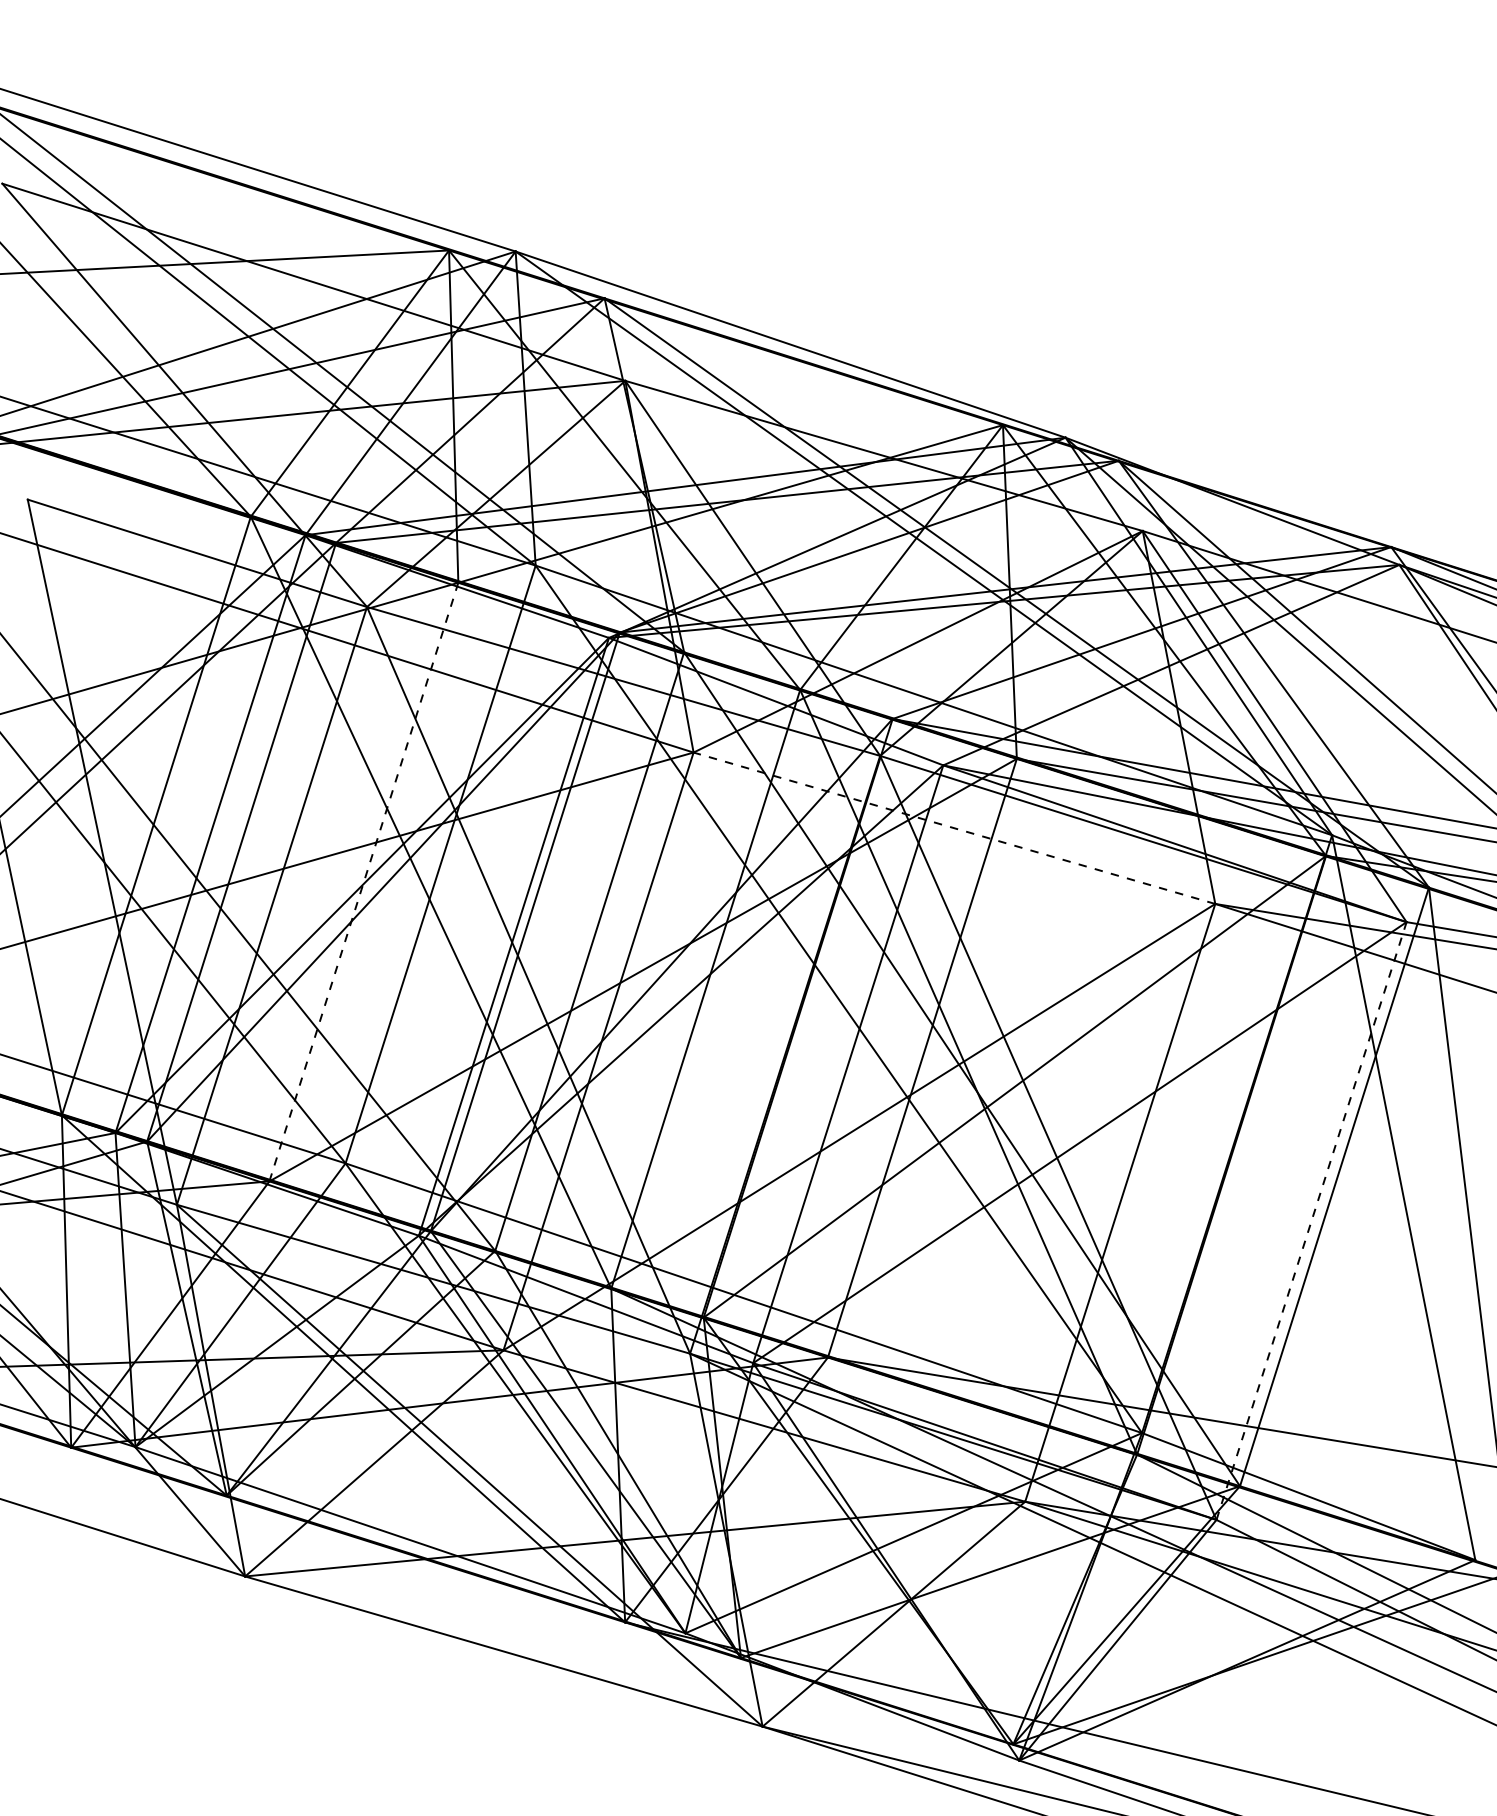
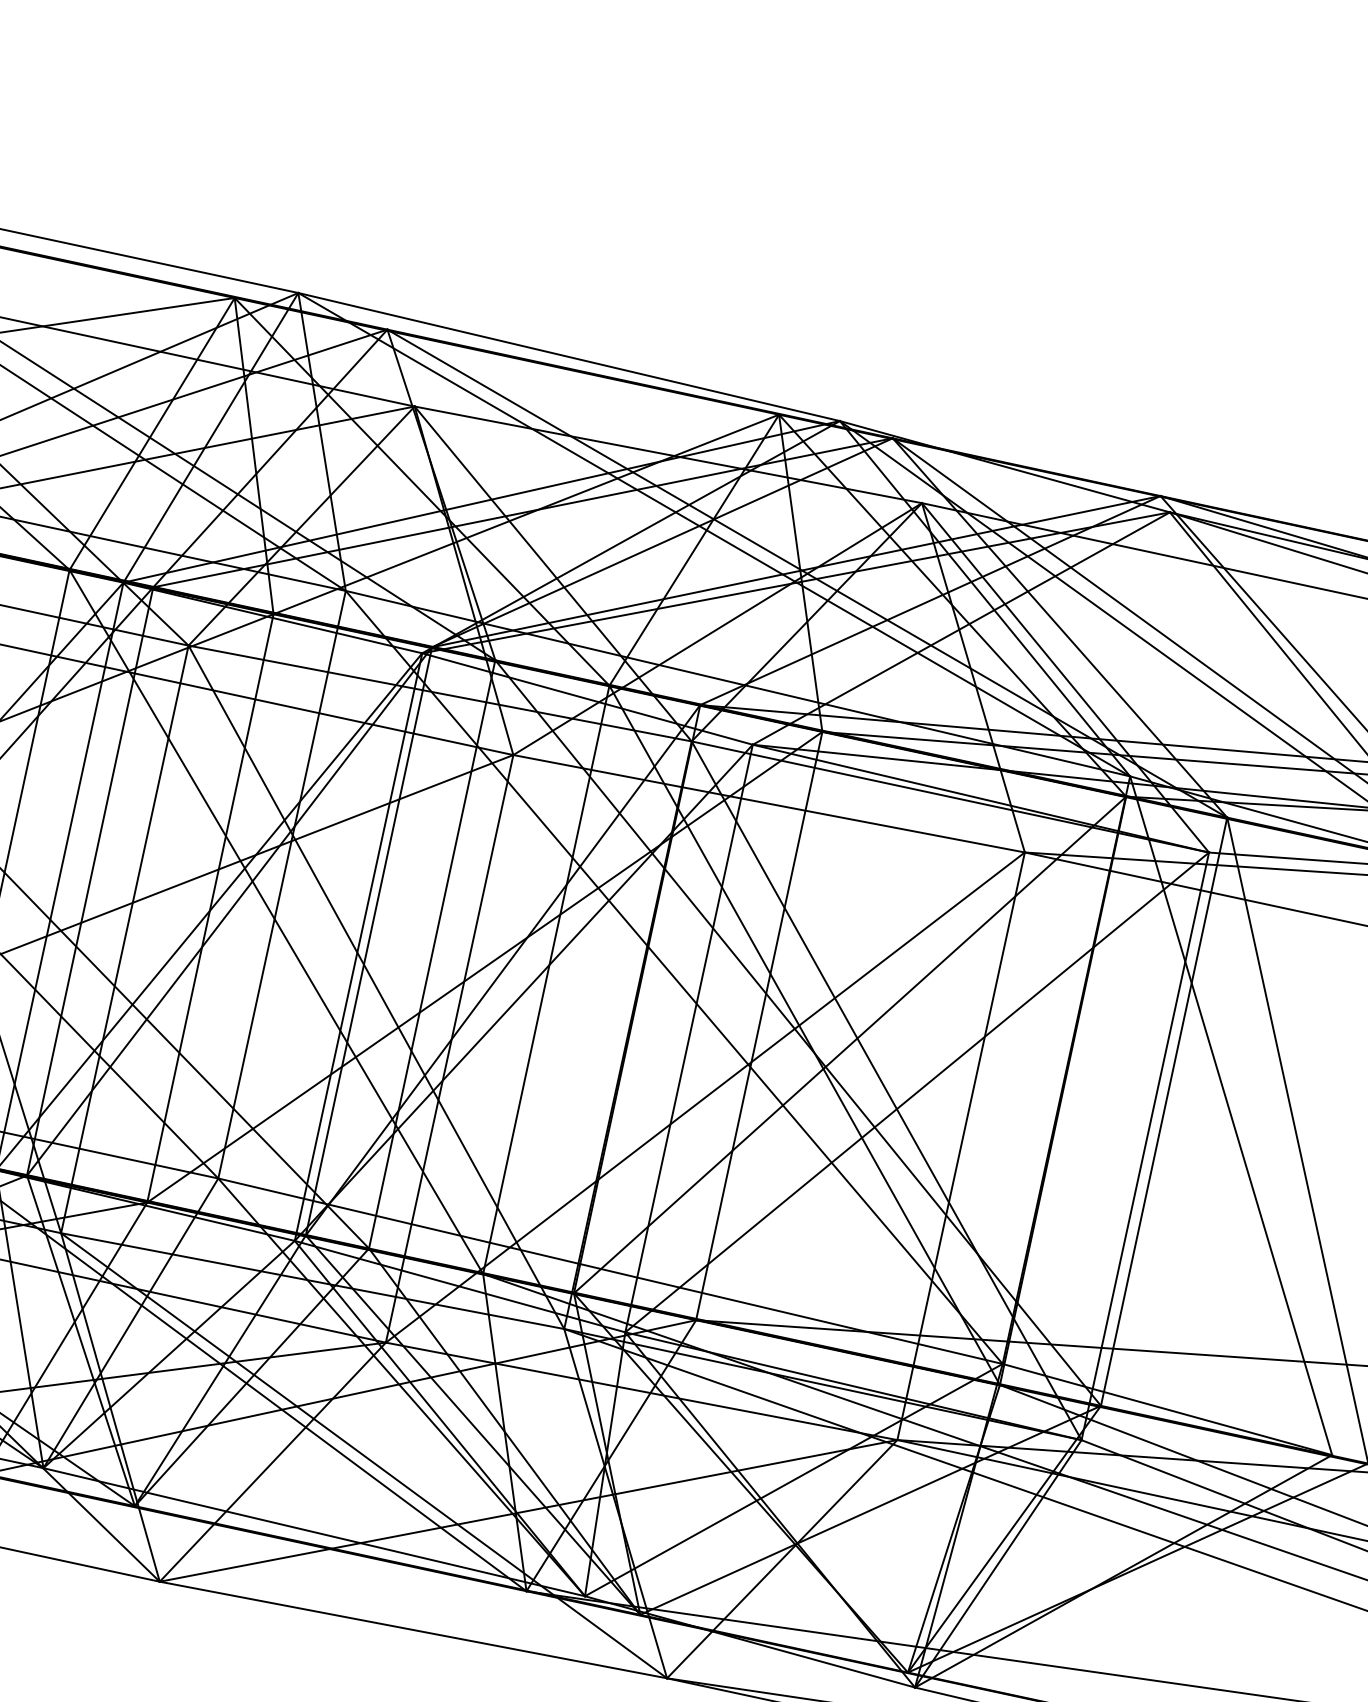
line: (954, 828) -> (769, 803), dashed -> solid
line: (363, 882) -> (210, 908), dashed -> solid
line: (1311, 1221) -> (1145, 1146), dashed -> solid

